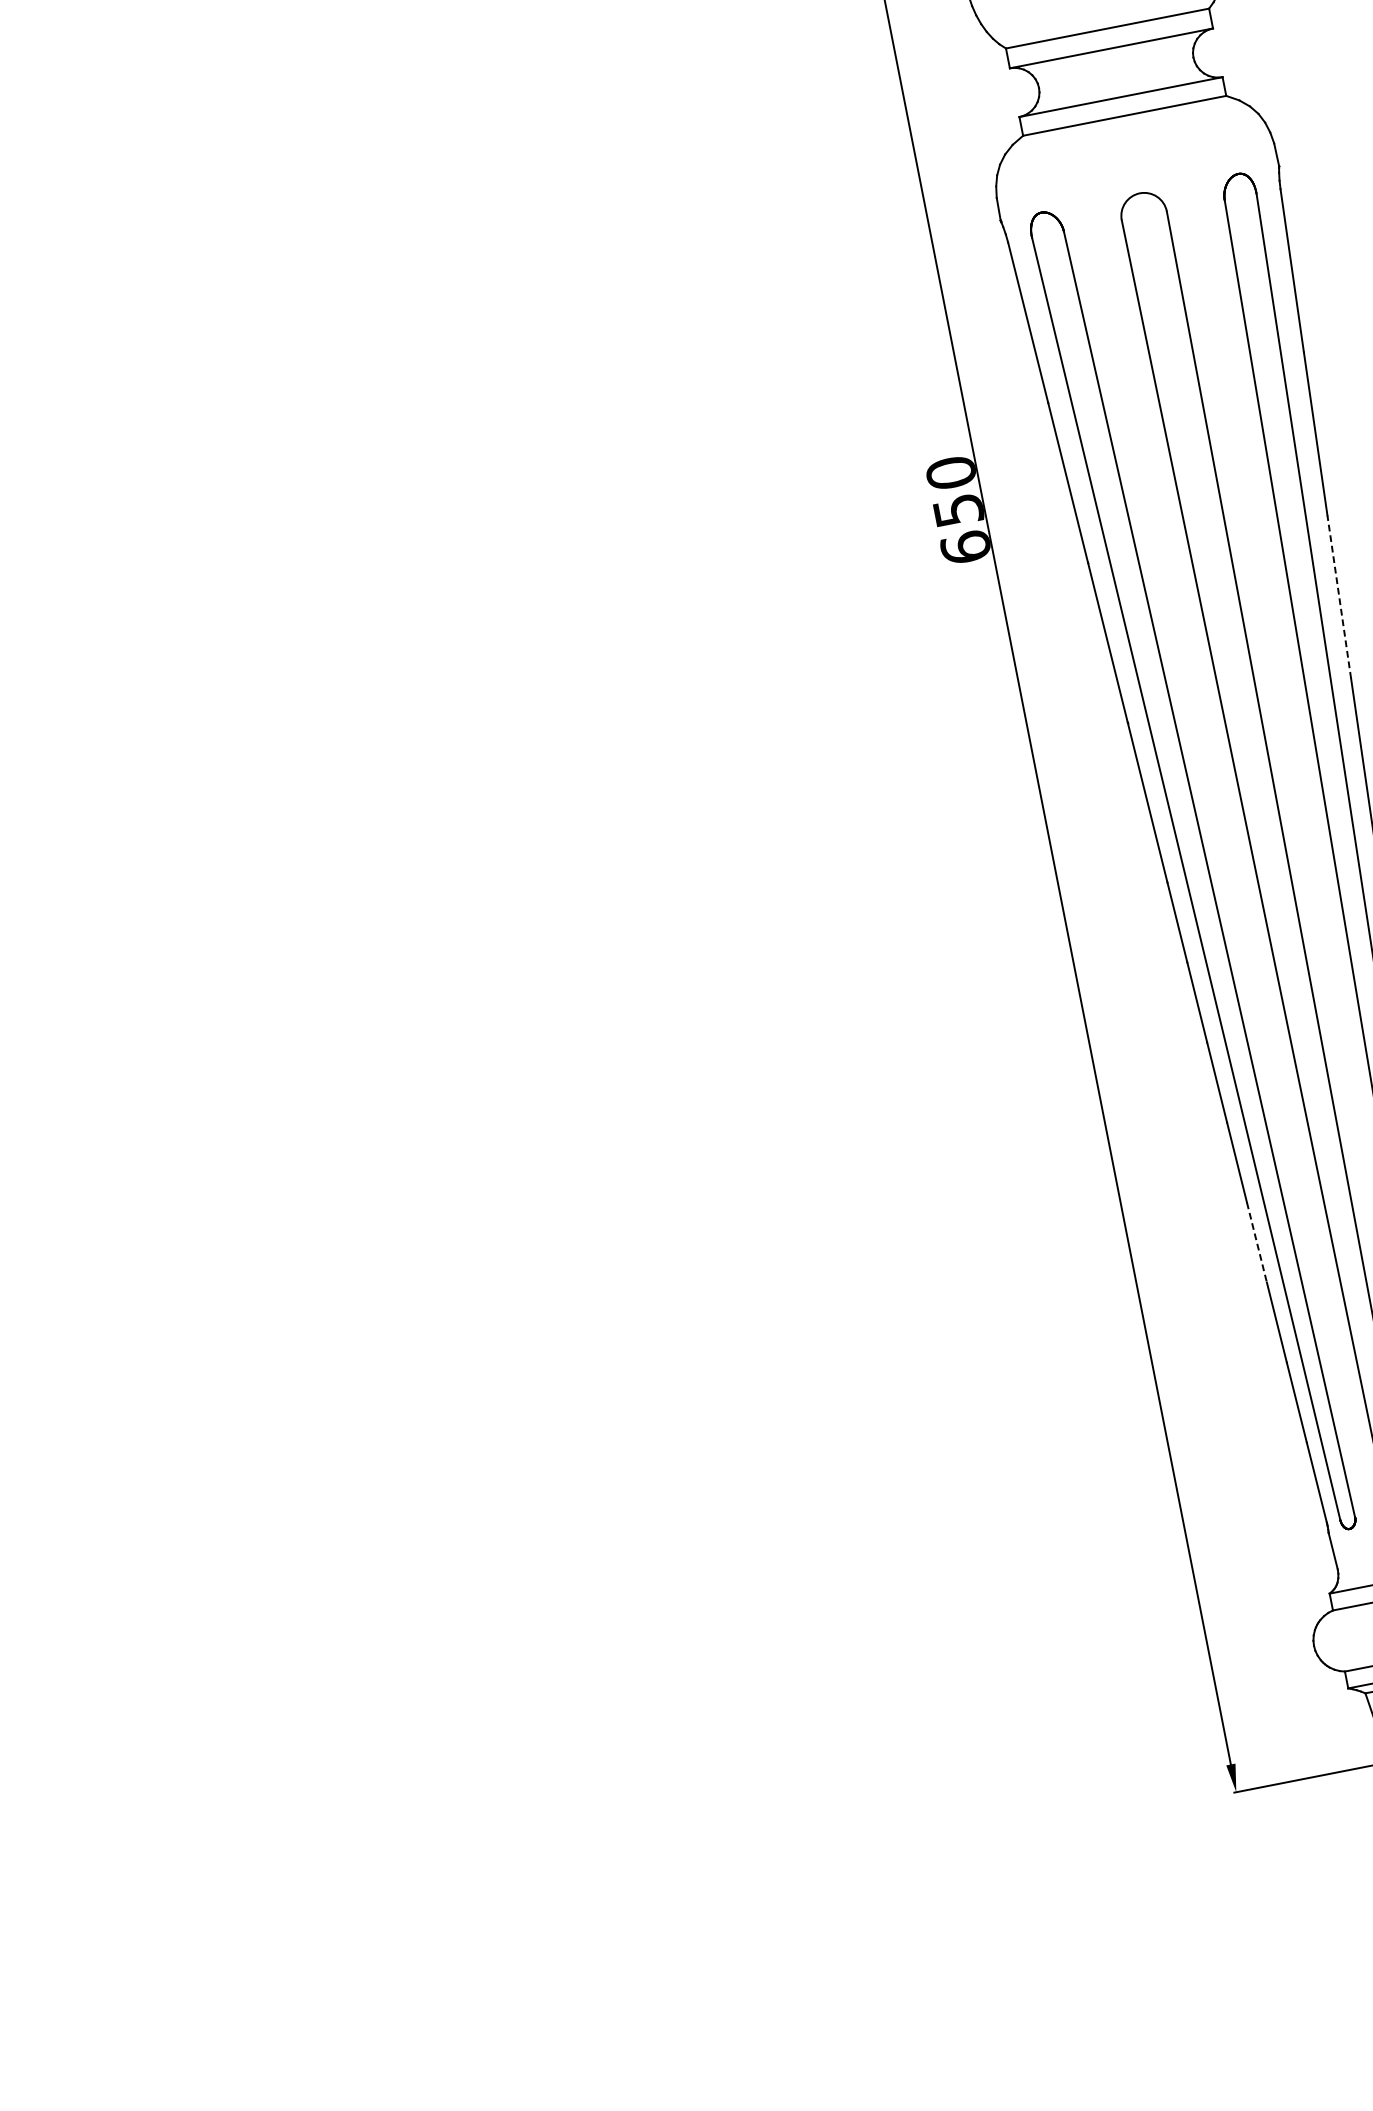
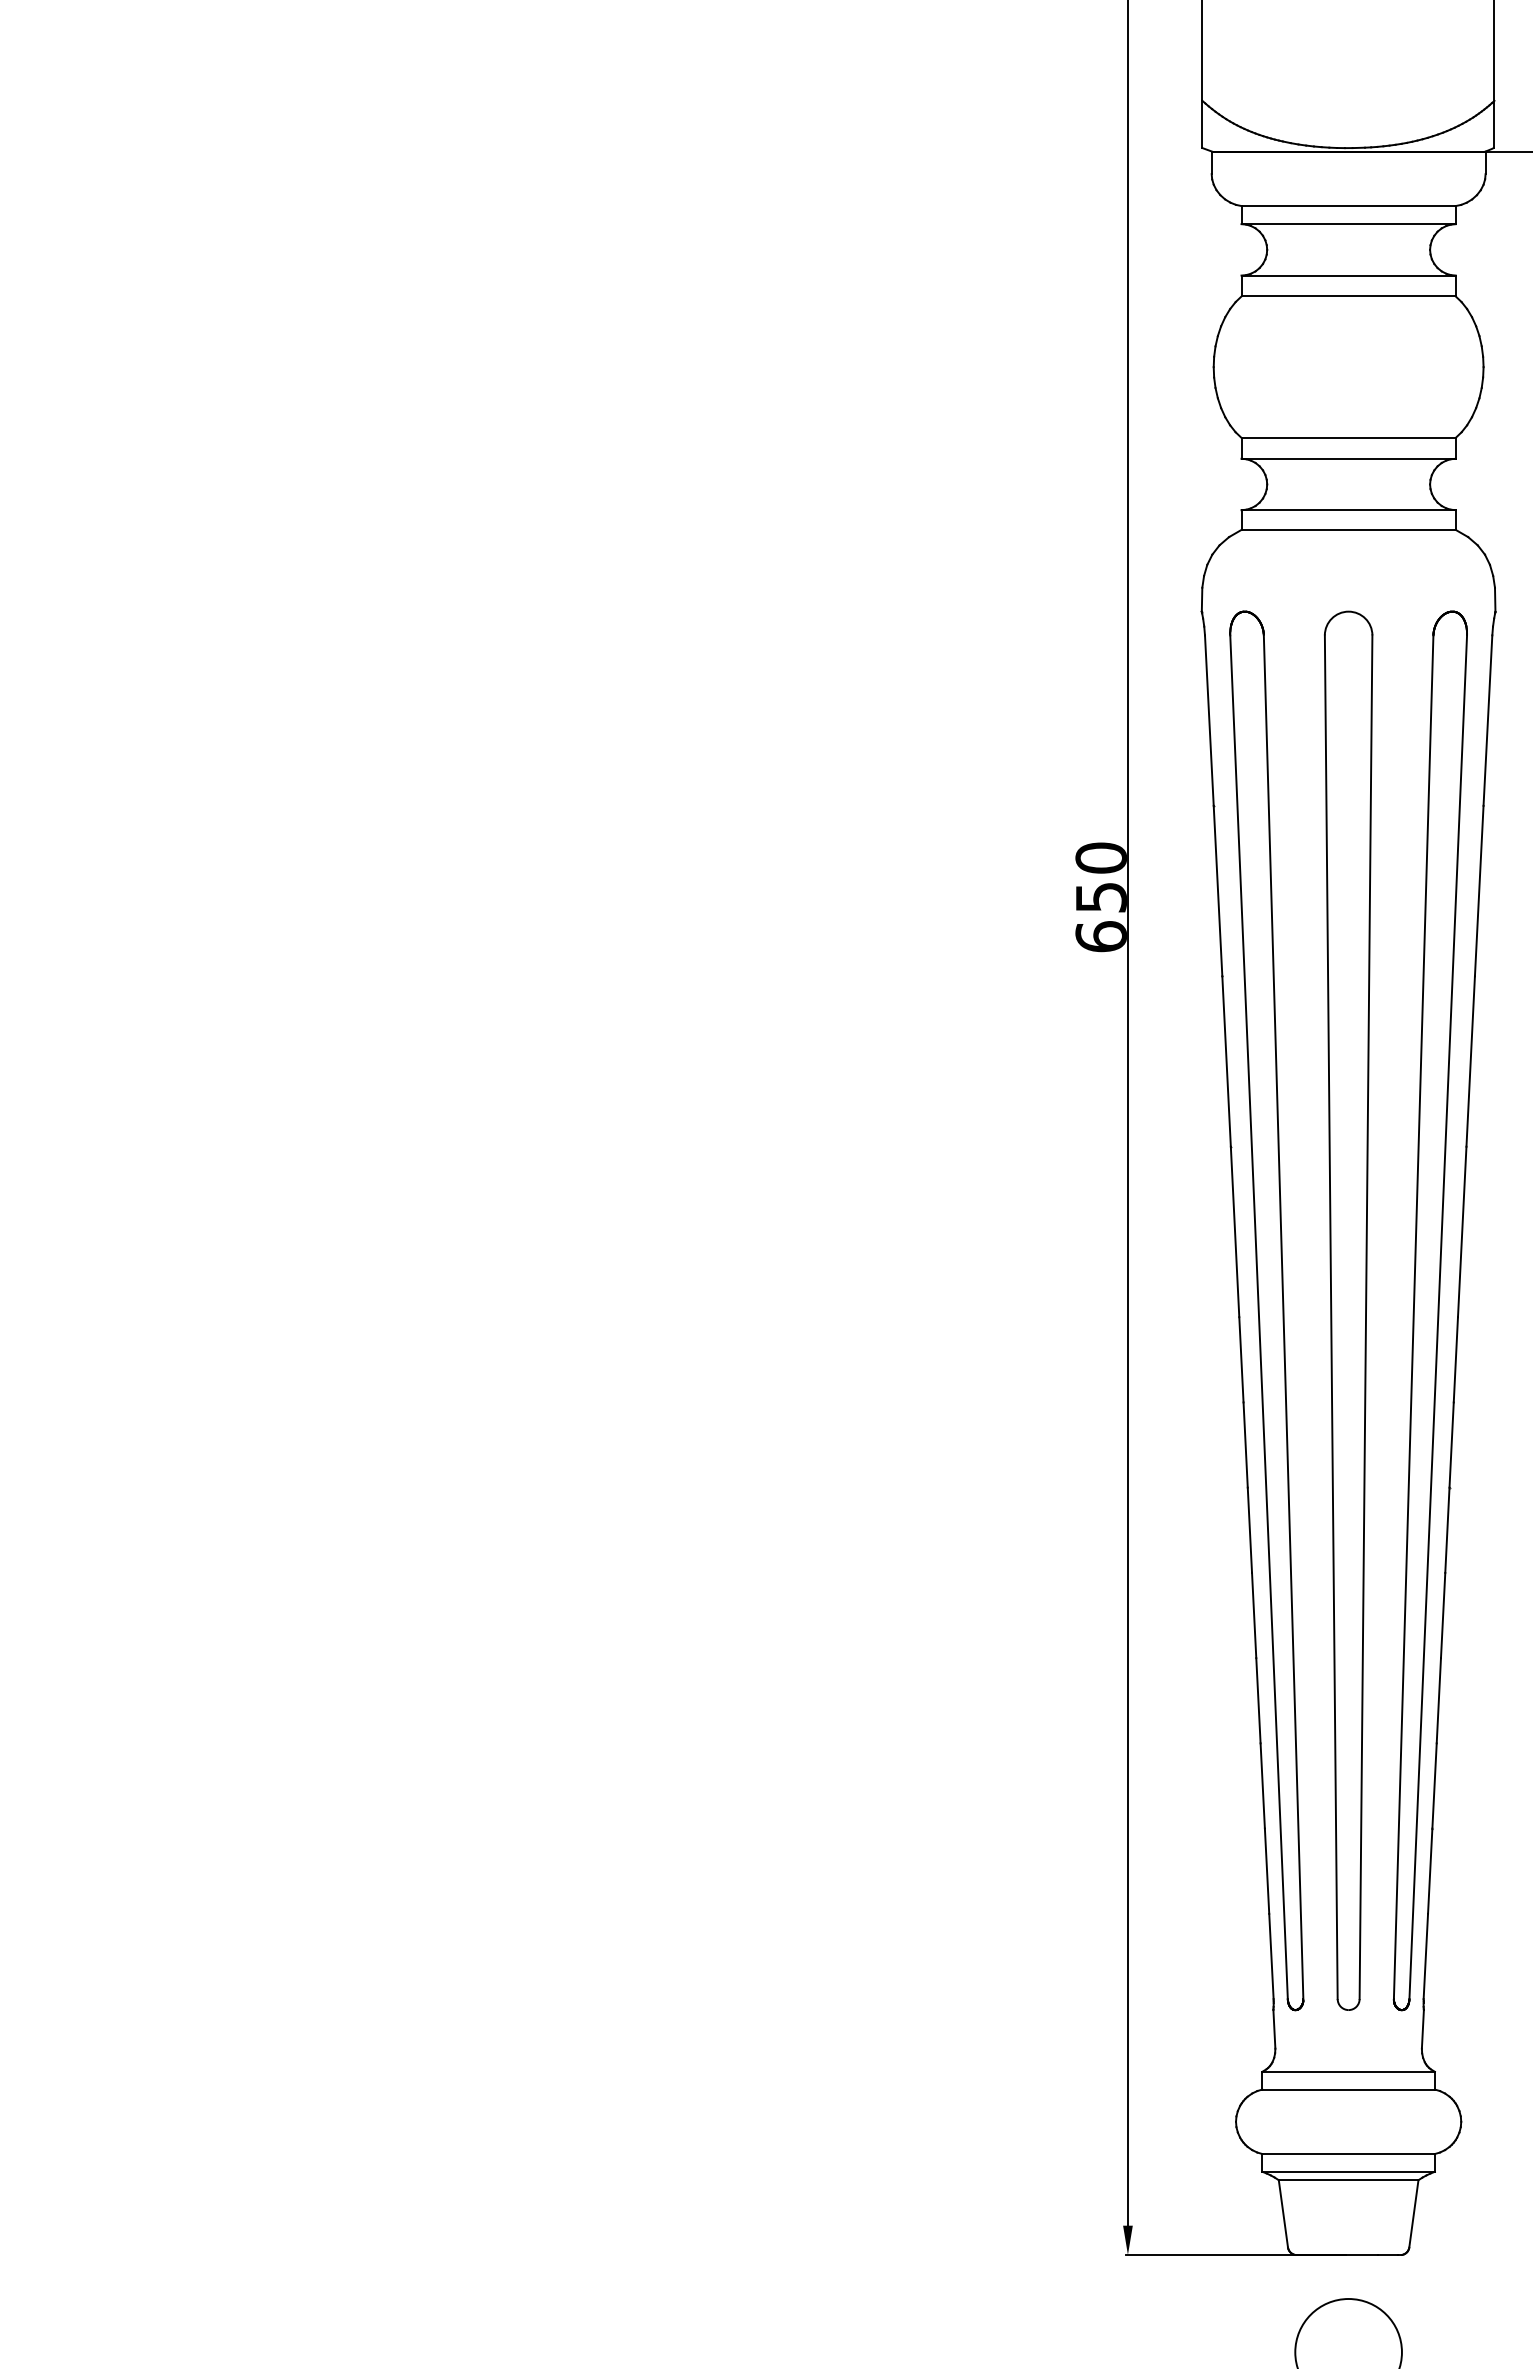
line: (1339, 597) -> (1470, 1061), dashed -> solid
line: (1256, 1242) -> (1258, 1700), dashed -> solid

